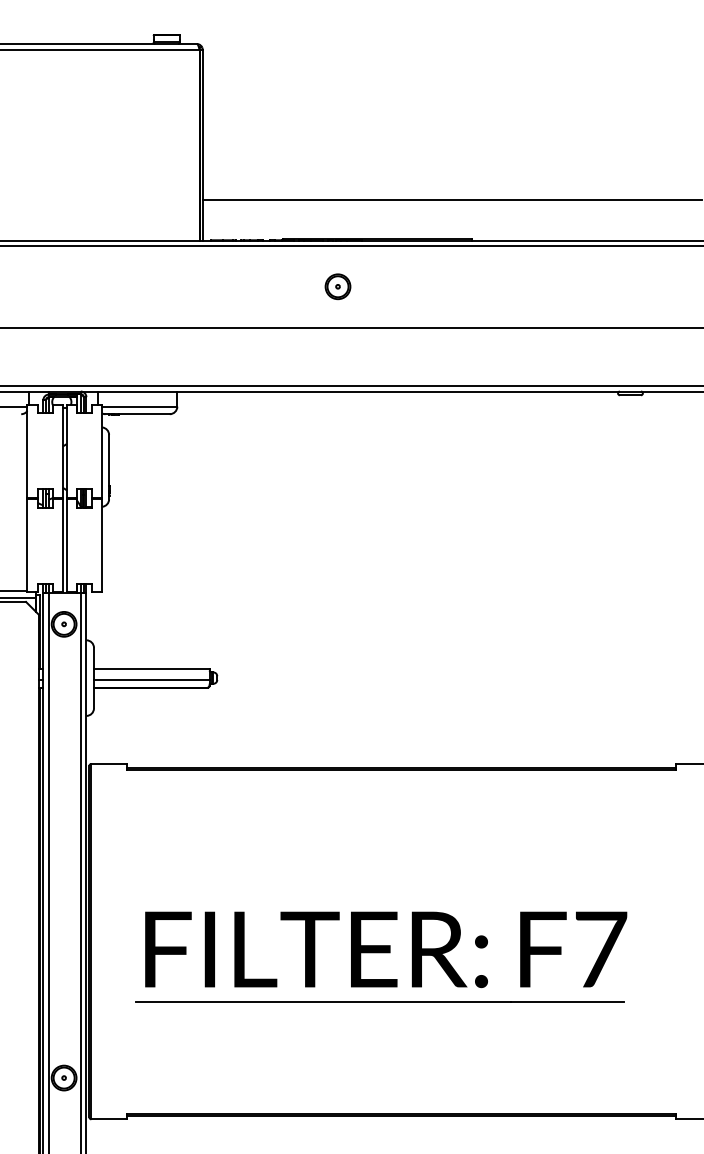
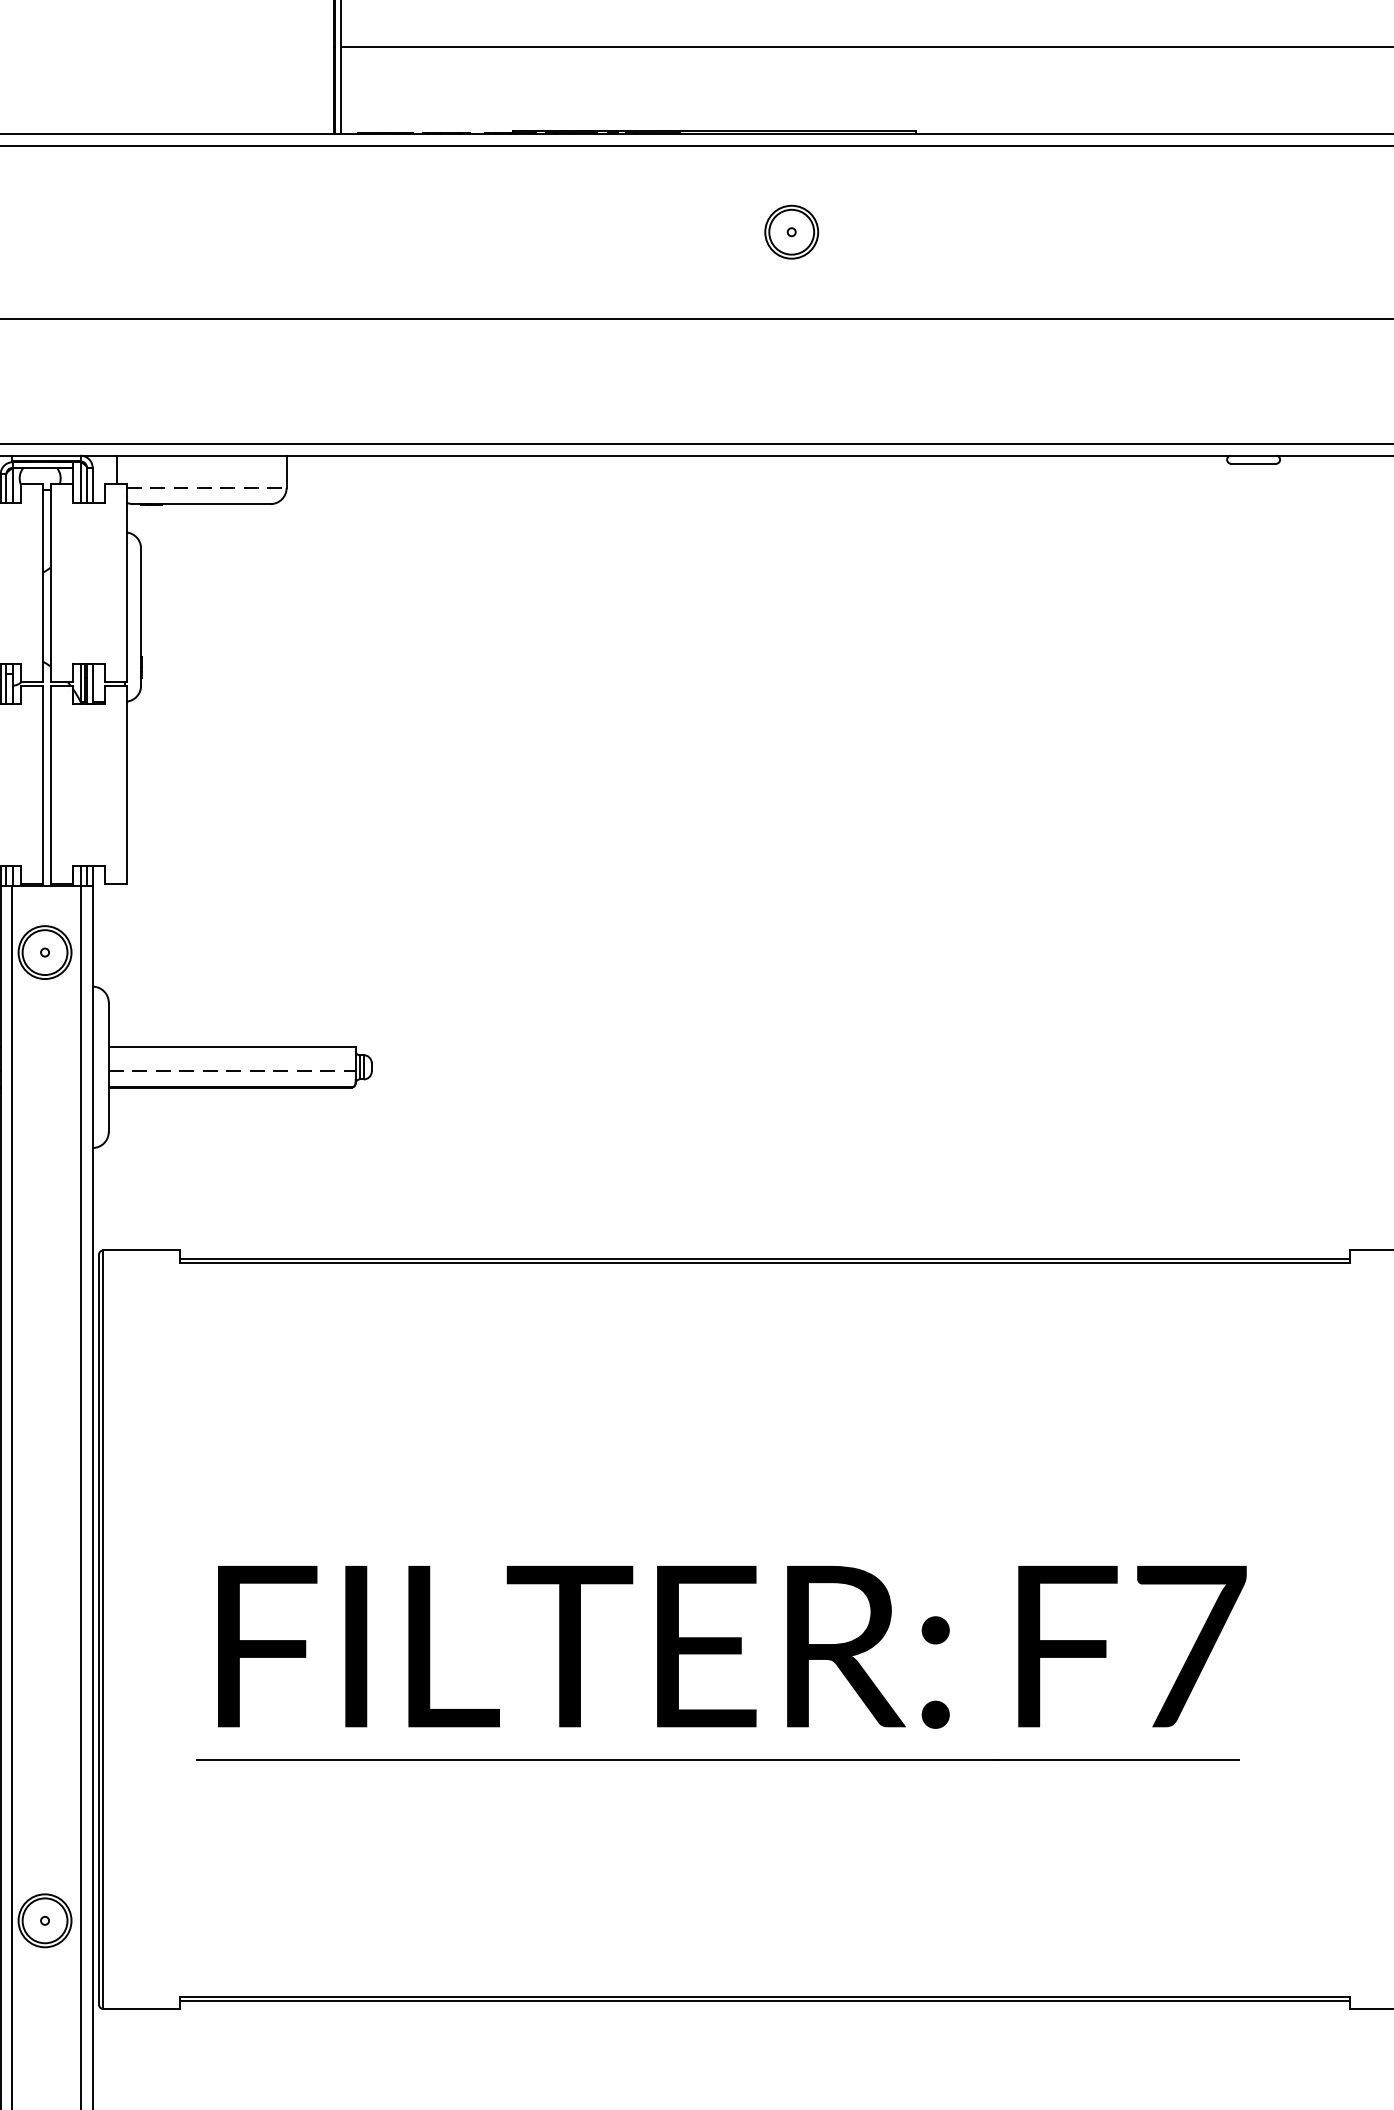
part: (337, 286) -> (790, 231), moved
line: (139, 406) -> (205, 487), solid -> dashed
line: (151, 679) -> (231, 1070), solid -> dashed

